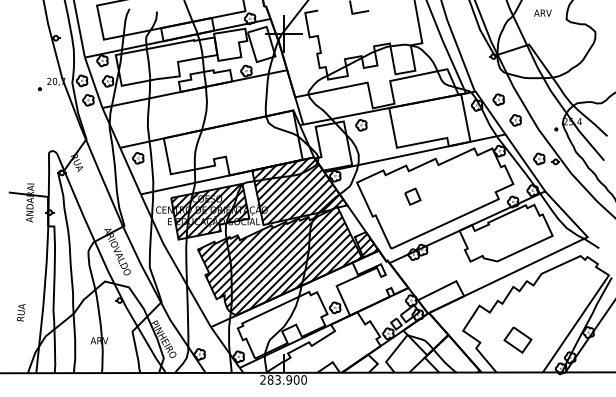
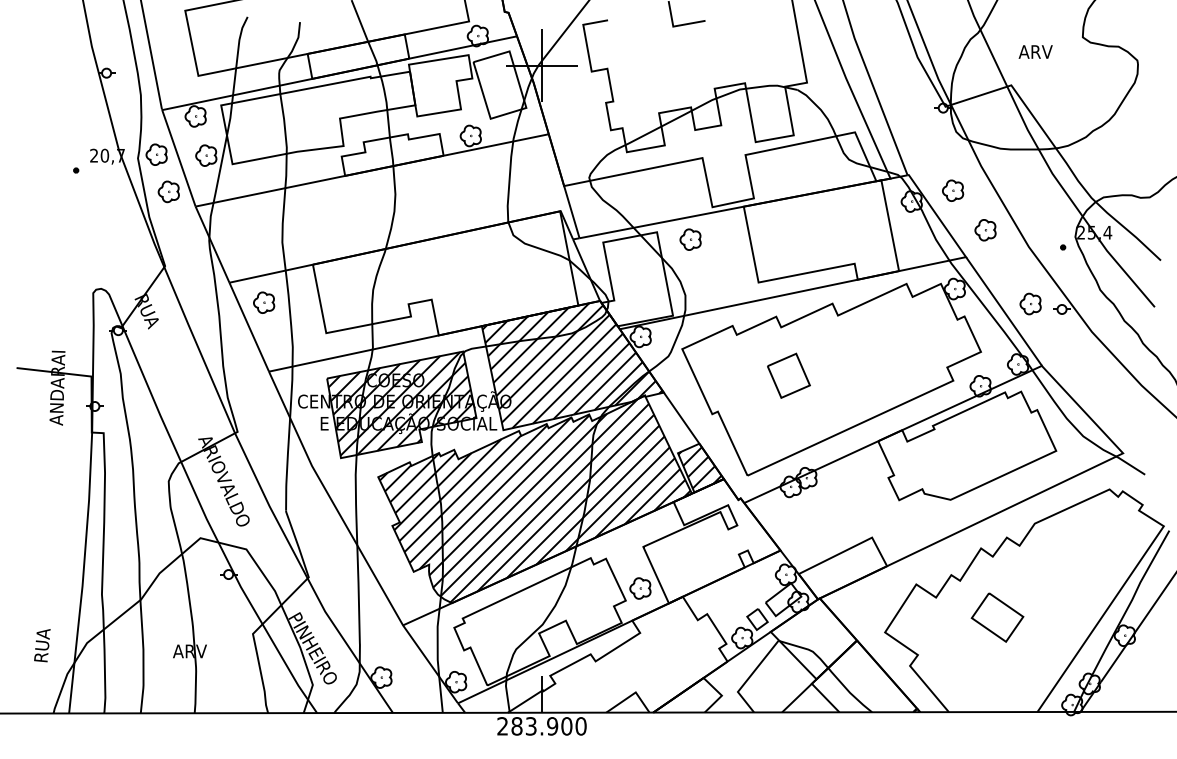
text: (542, 12) -> (1034, 50), moved
part: (412, 196) -> (788, 375), size x1.43
text: (21, 312) -> (42, 645), moved
part: (517, 339) -> (996, 616), moved

